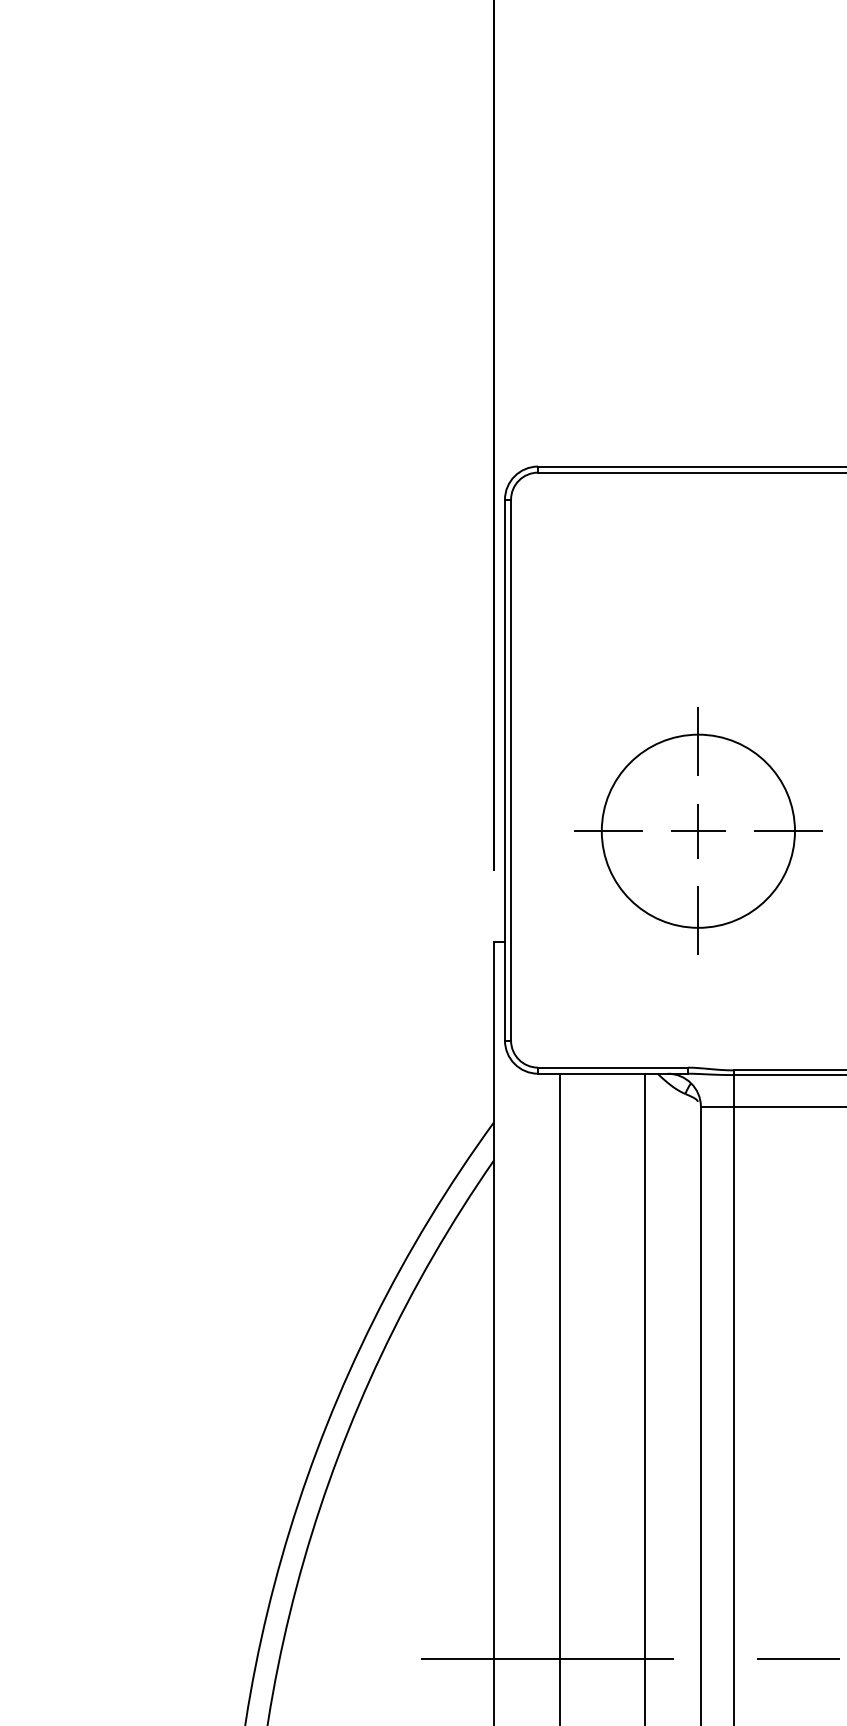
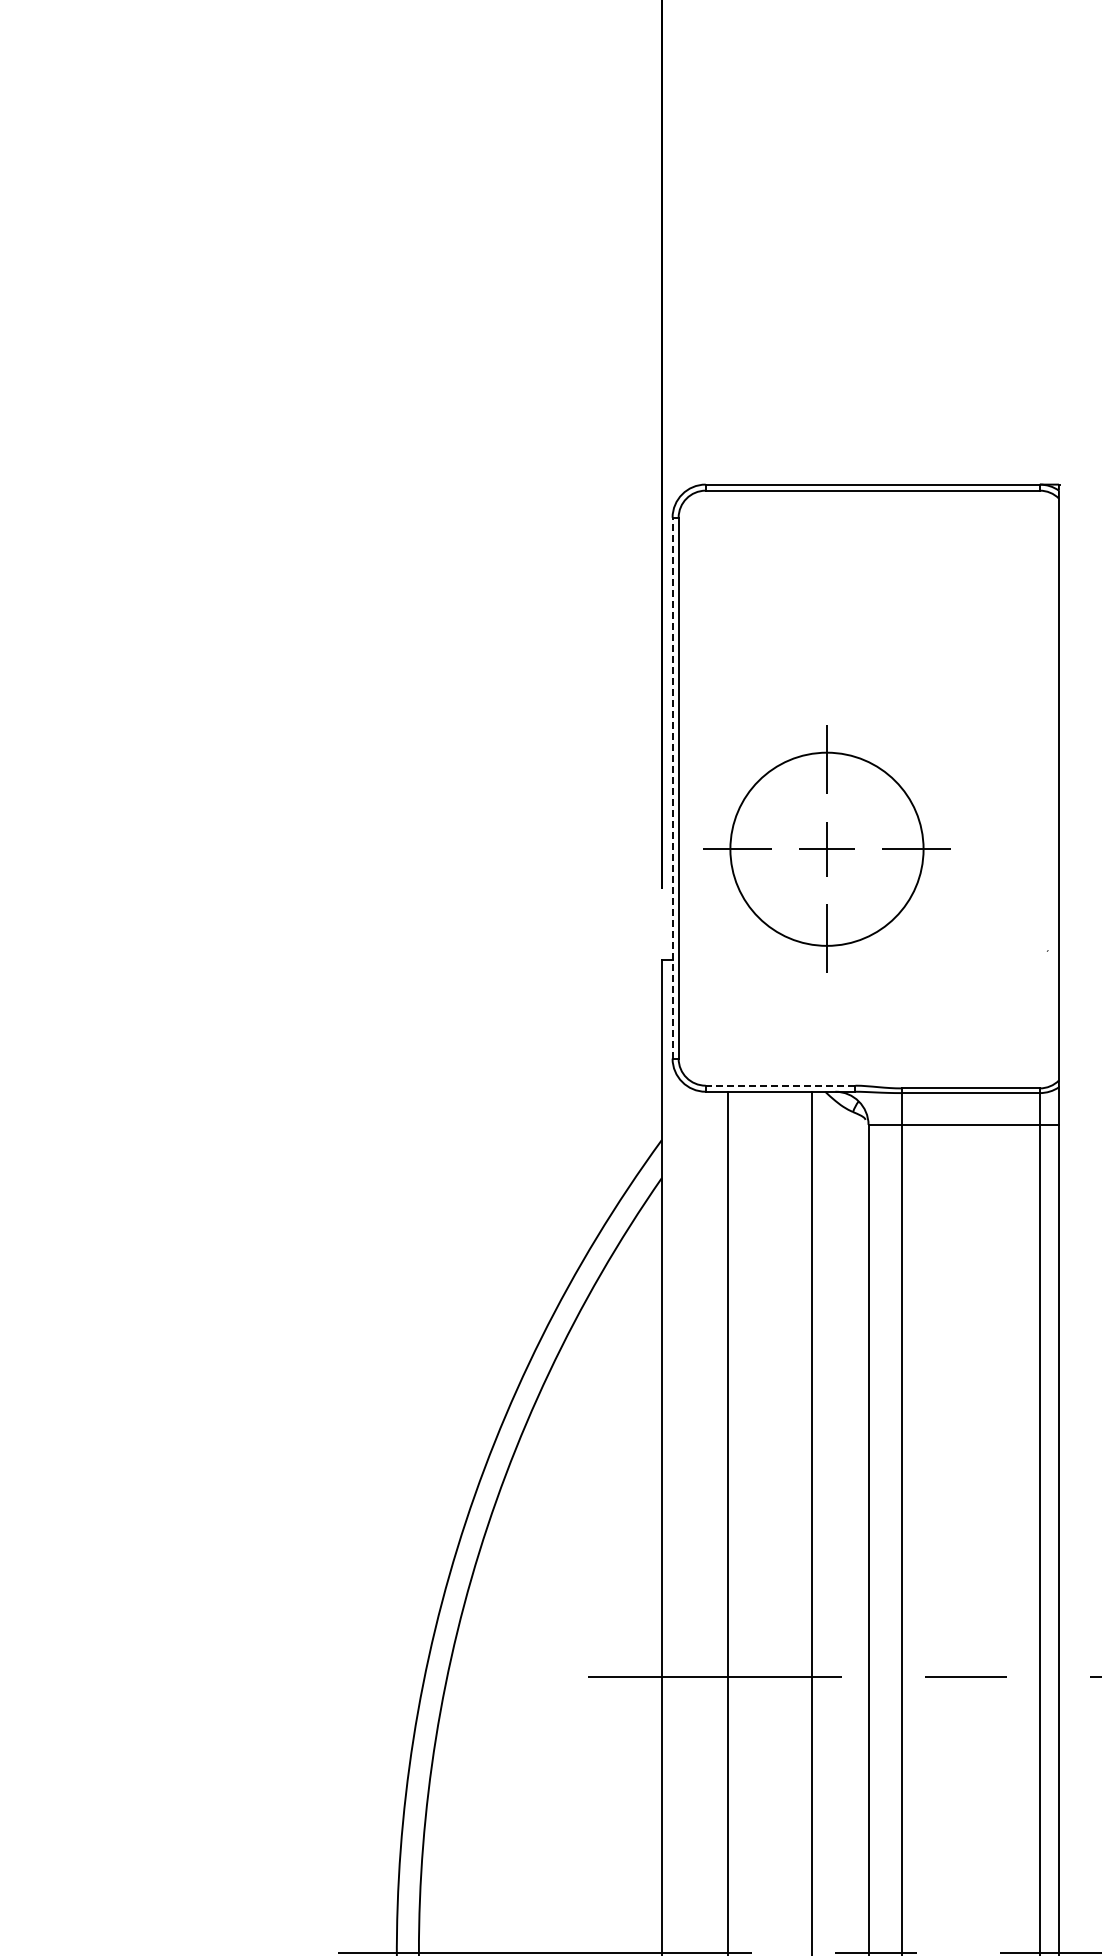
line: (504, 769) -> (672, 787), solid -> dashed
part: (697, 830) -> (826, 848), moved
line: (612, 1067) -> (780, 1085), solid -> dashed

